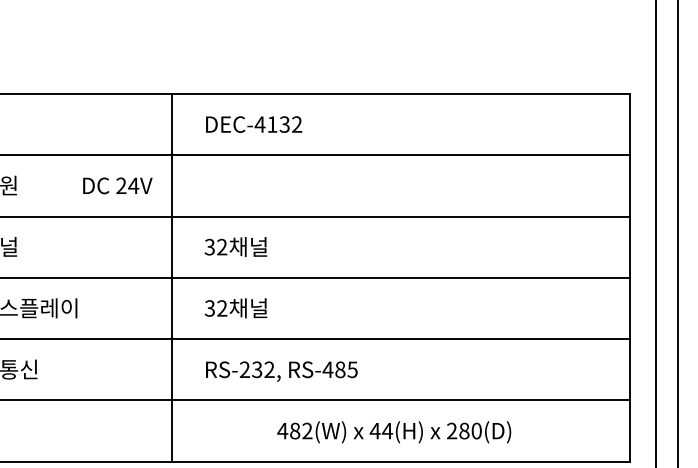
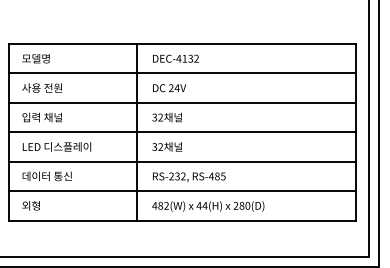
text: (117, 186) -> (169, 88), moved
text: (394, 432) -> (208, 206), moved

